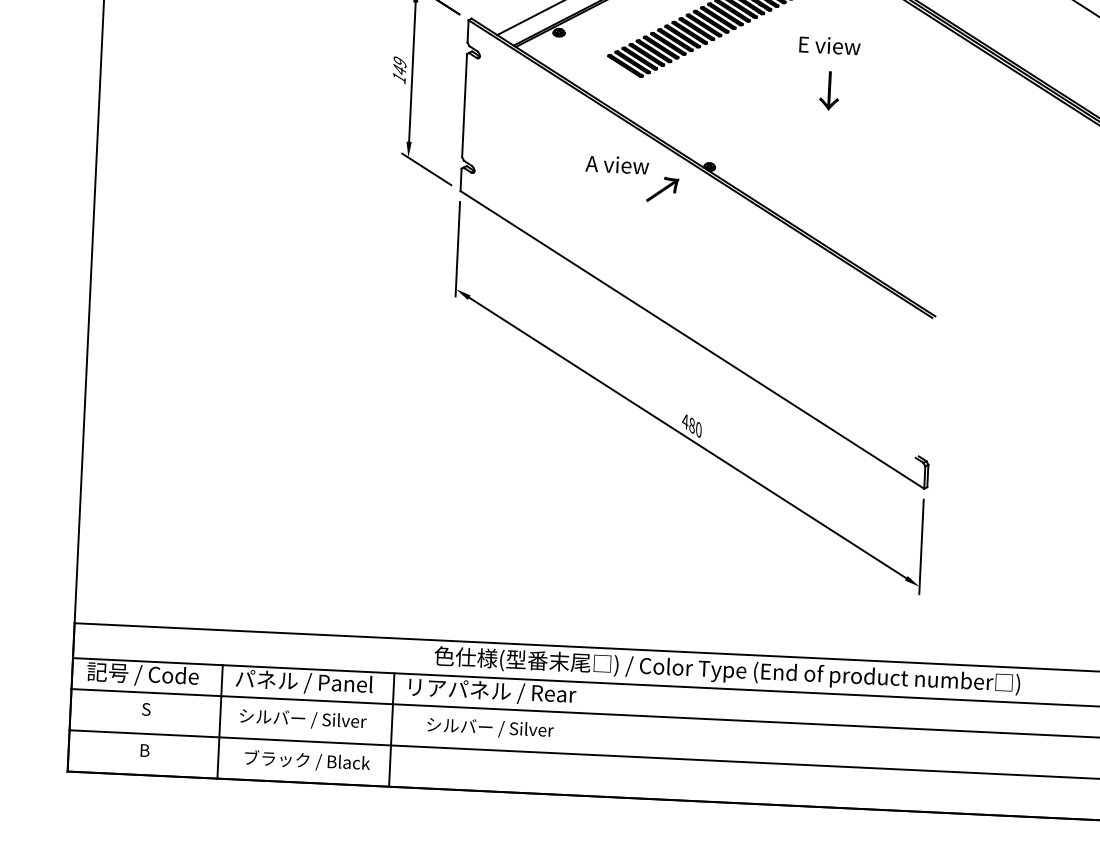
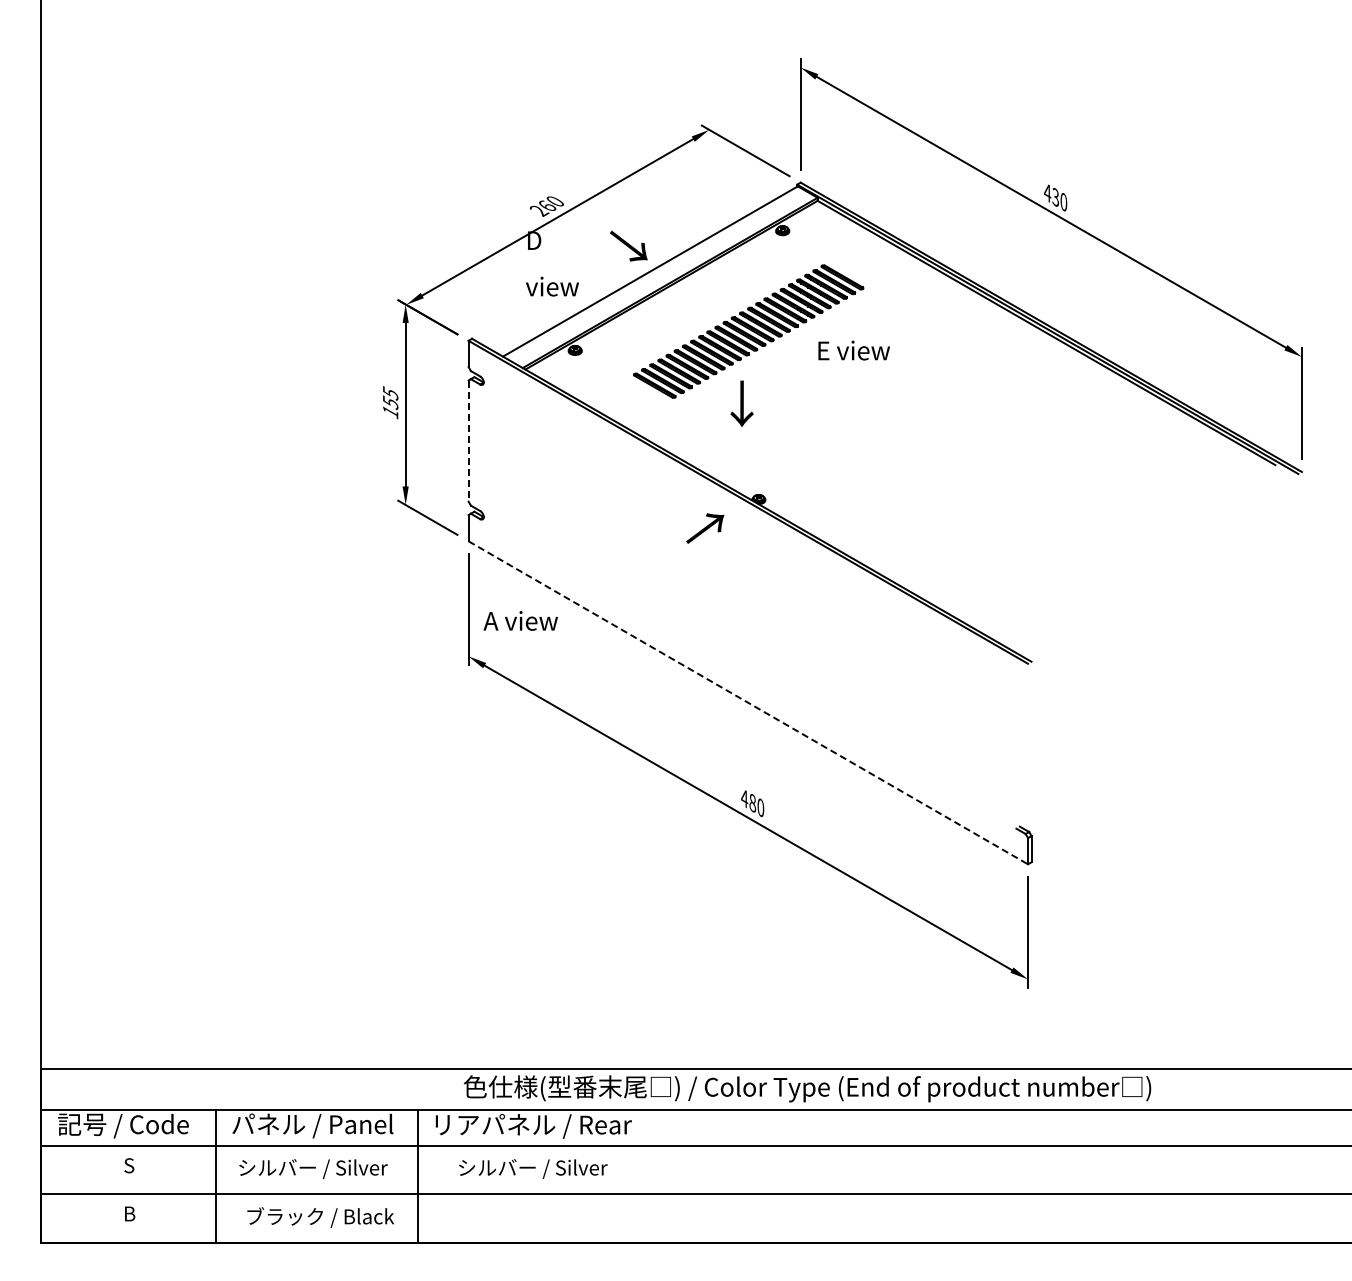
text: (829, 45) -> (853, 350), moved
text: (399, 66) -> (390, 398), 149 -> 155
text: (828, 90) -> (741, 403), moved
line: (464, 106) -> (468, 441), solid -> dashed
text: (617, 164) -> (520, 620), moved
line: (692, 339) -> (748, 702), solid -> dashed

